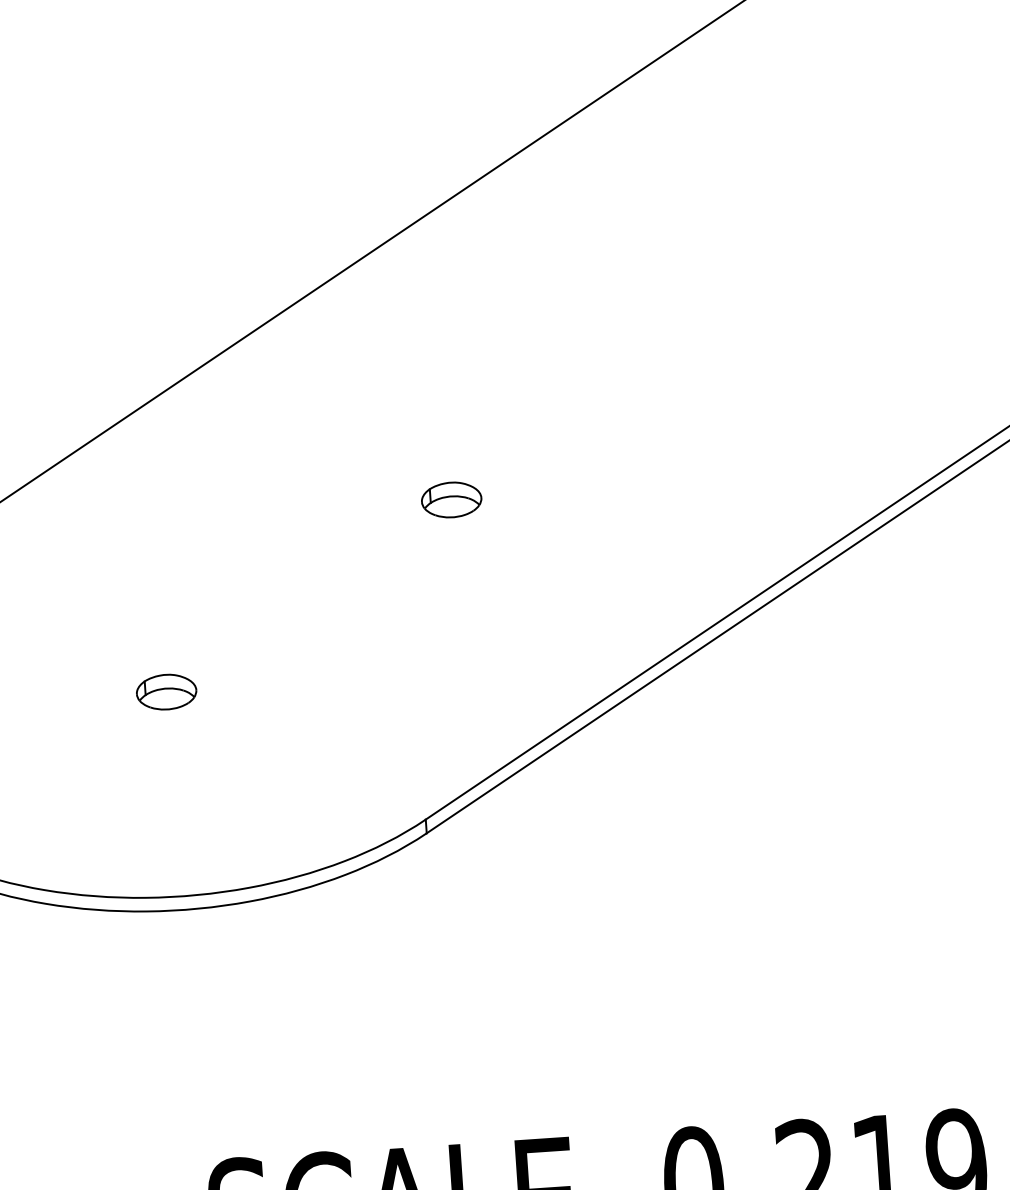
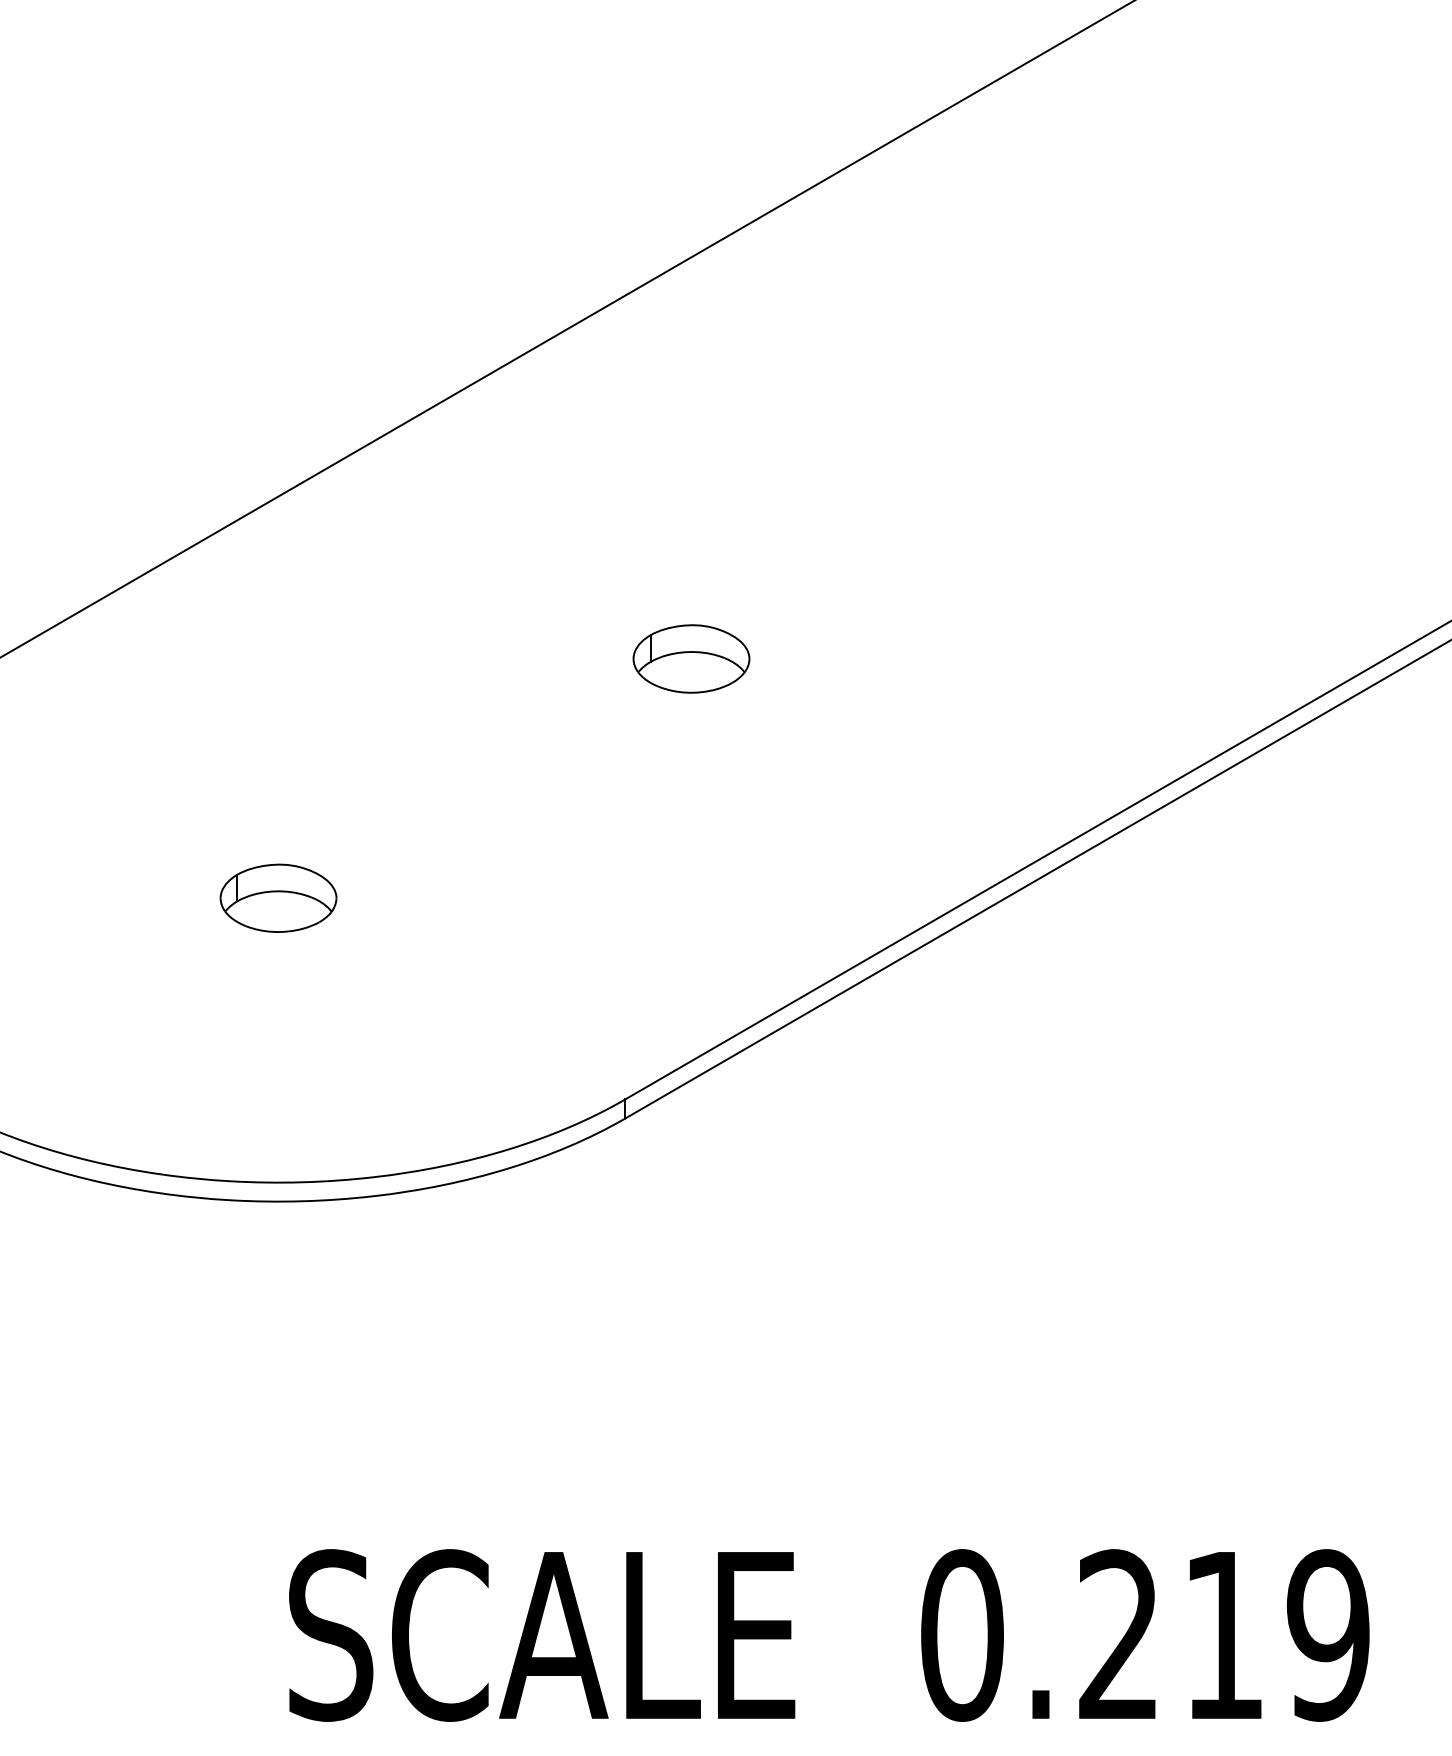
part: (451, 500) -> (691, 659), size x1.4
part: (166, 692) -> (278, 898), size x1.4

